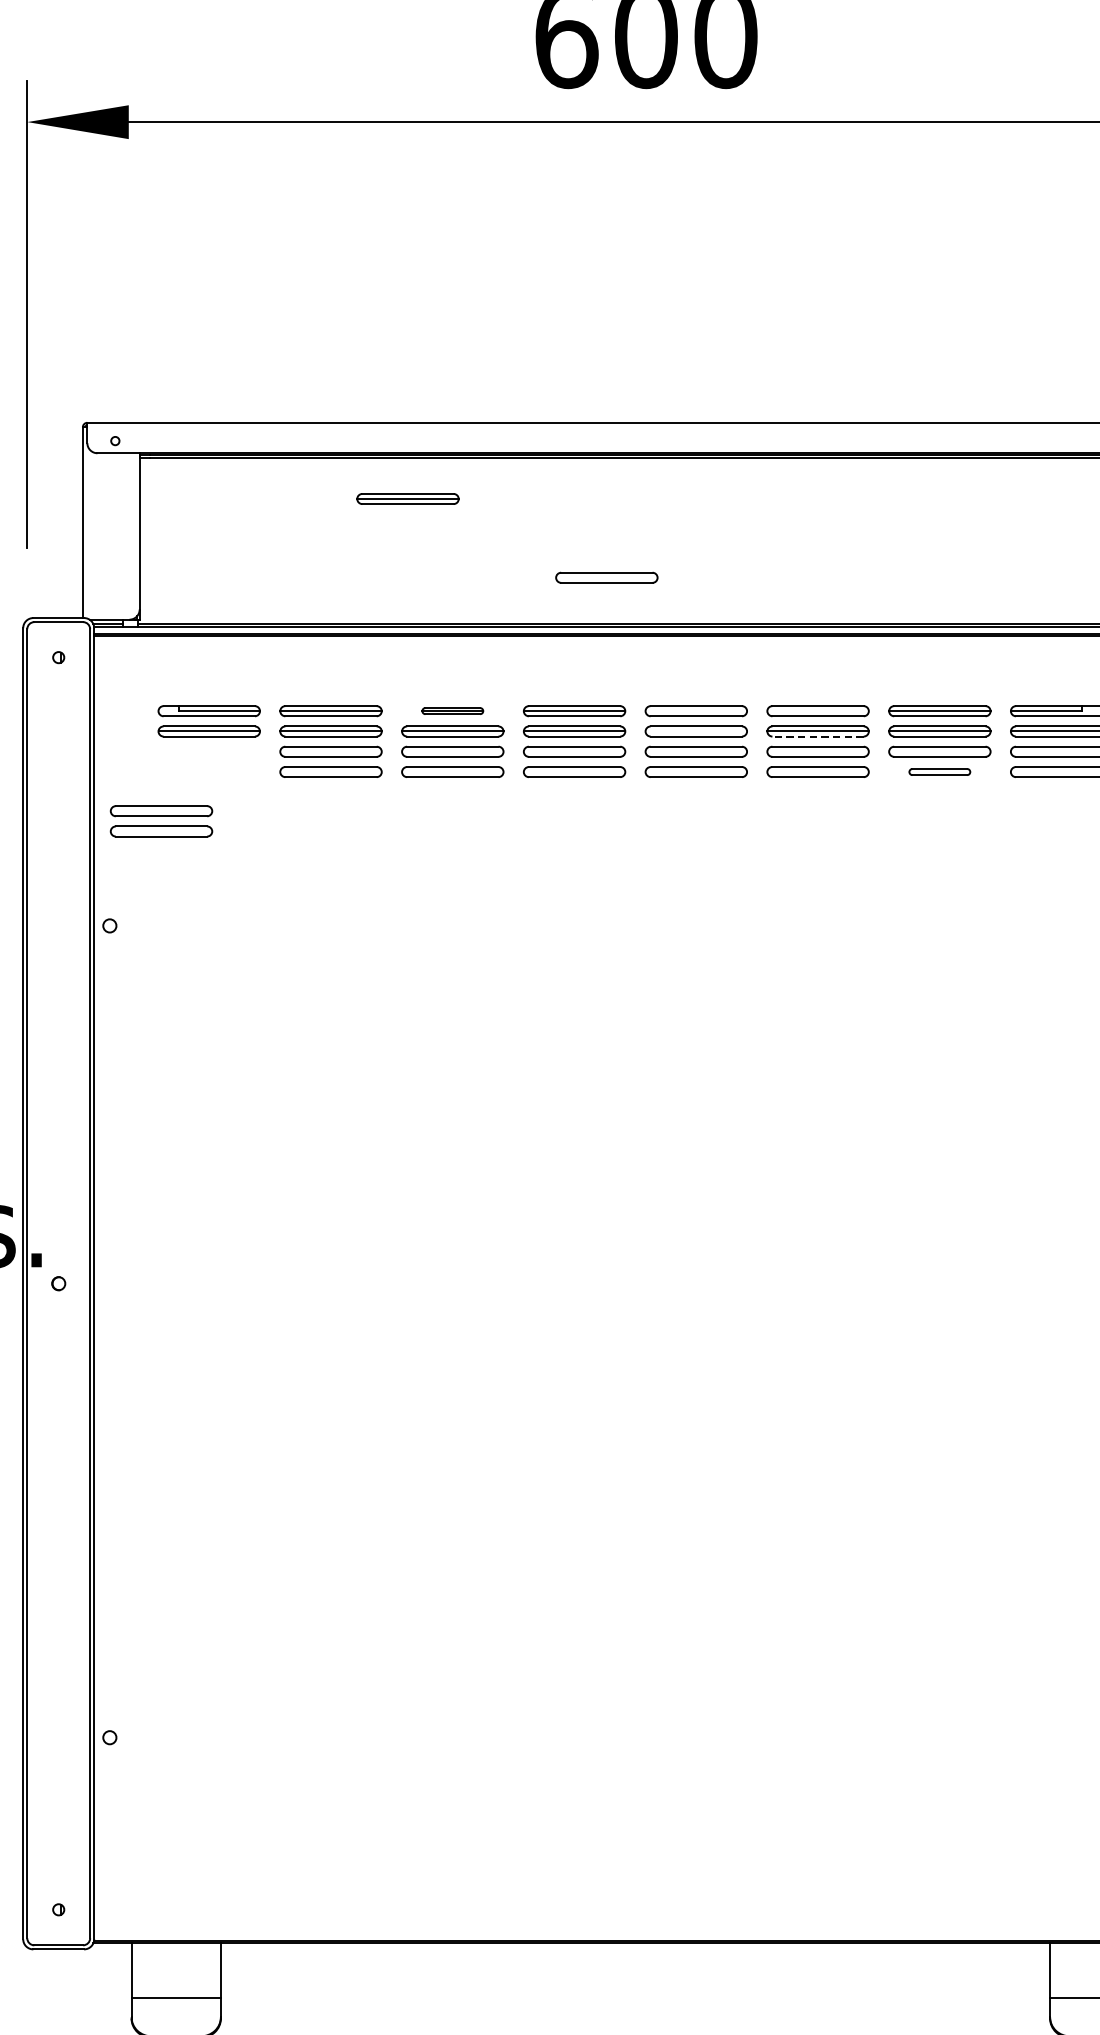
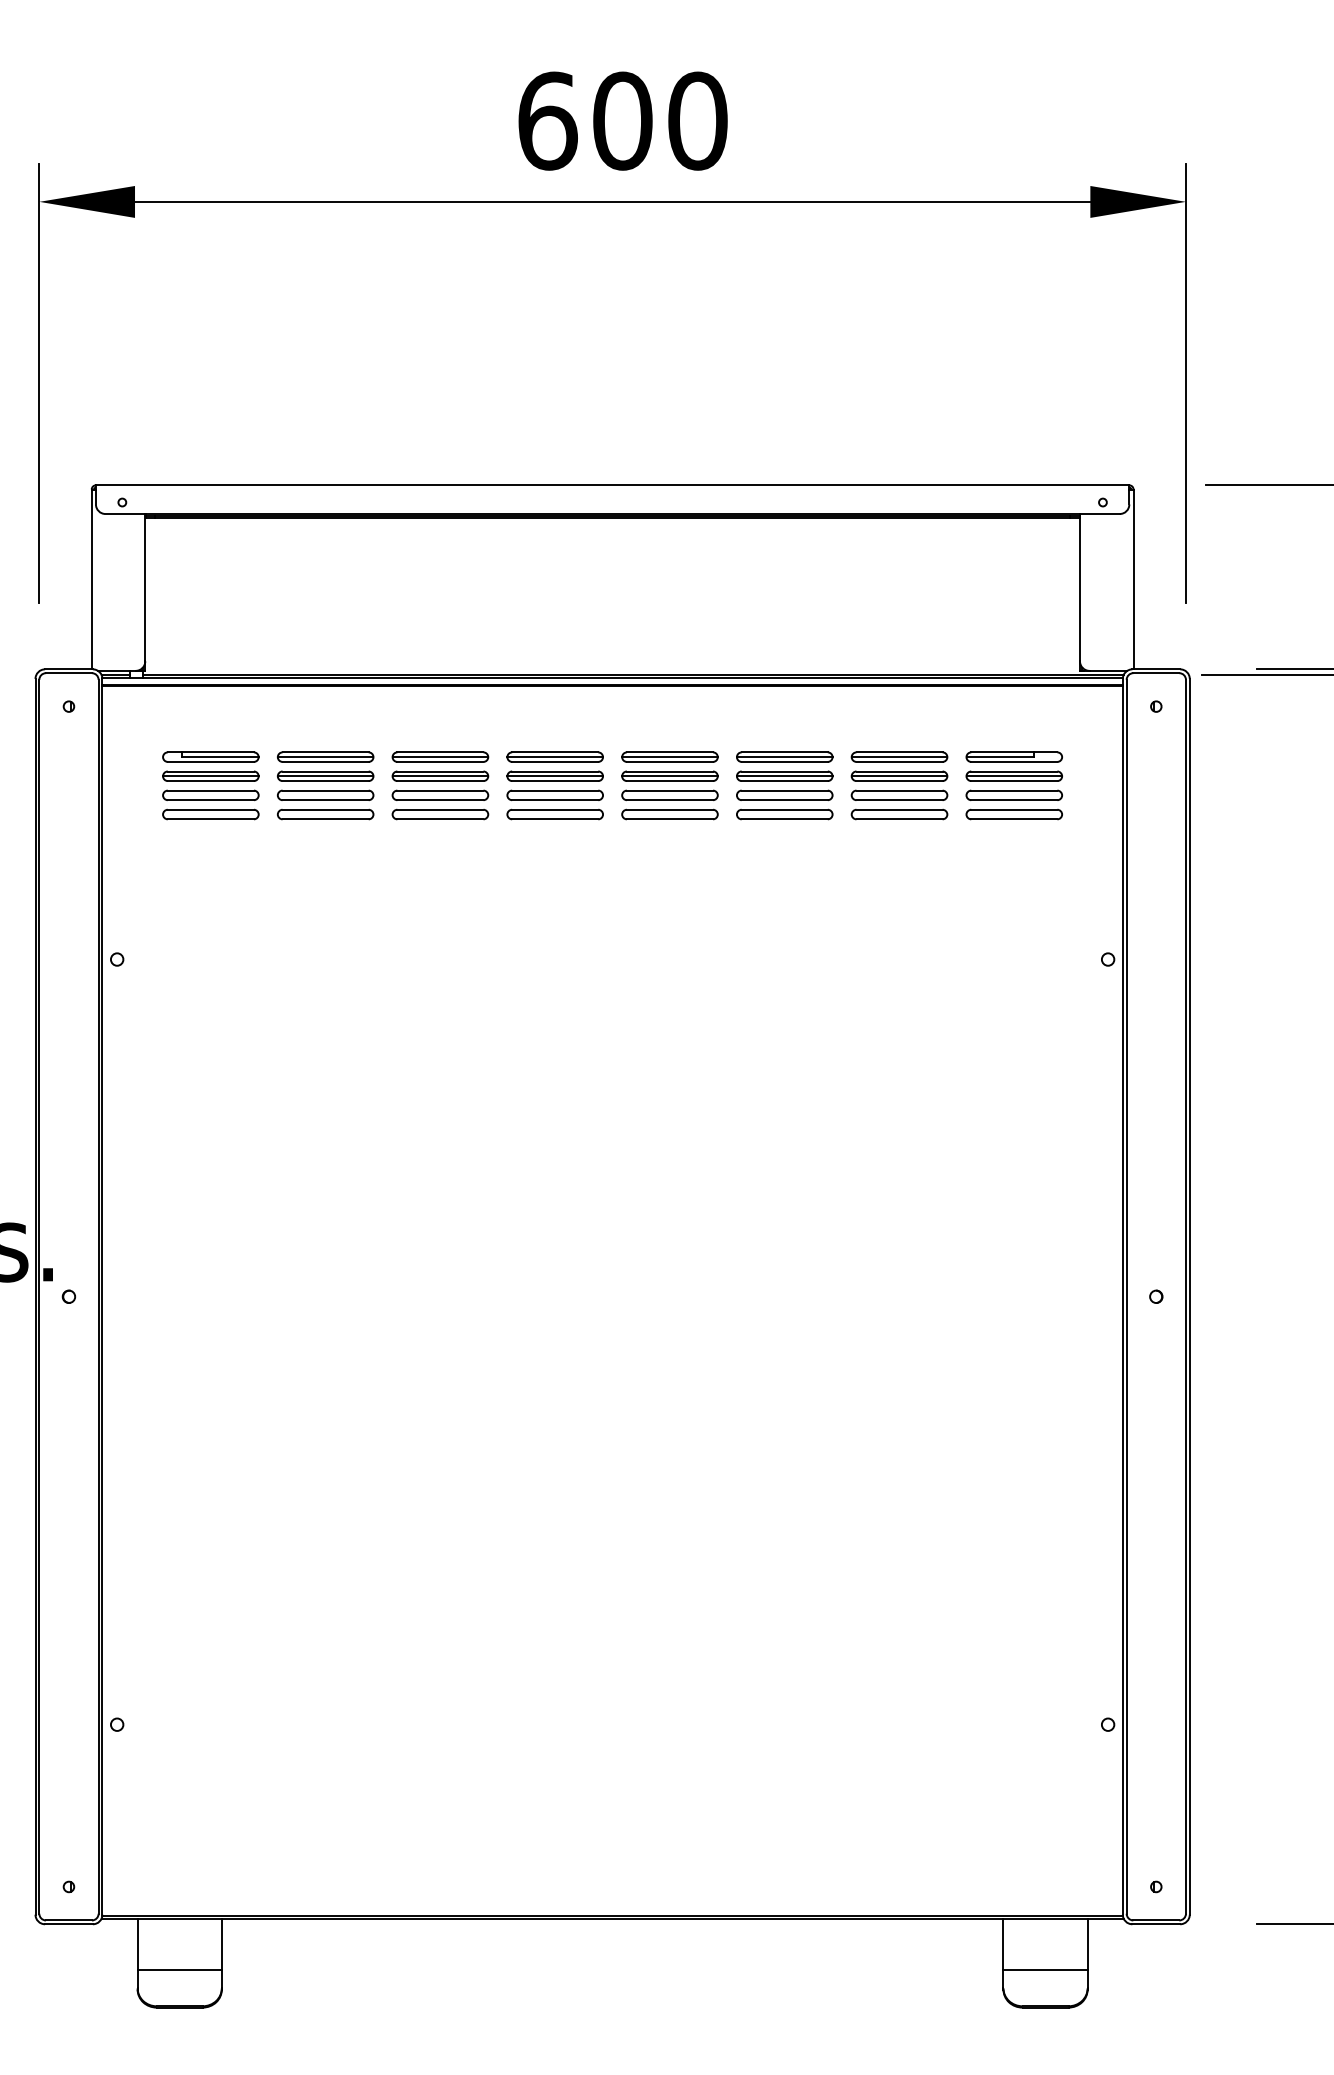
part: (407, 498) -> (397, 556), removed
part: (606, 576) -> (585, 630), removed
part: (452, 710) -> (440, 756), size x1.67
line: (695, 710) -> (669, 756), added
line: (817, 710) -> (784, 756), added
line: (695, 730) -> (669, 775), added
line: (817, 737) -> (784, 781), dashed -> solid
part: (939, 772) -> (899, 814), size x1.67
part: (161, 820) -> (210, 804), moved

